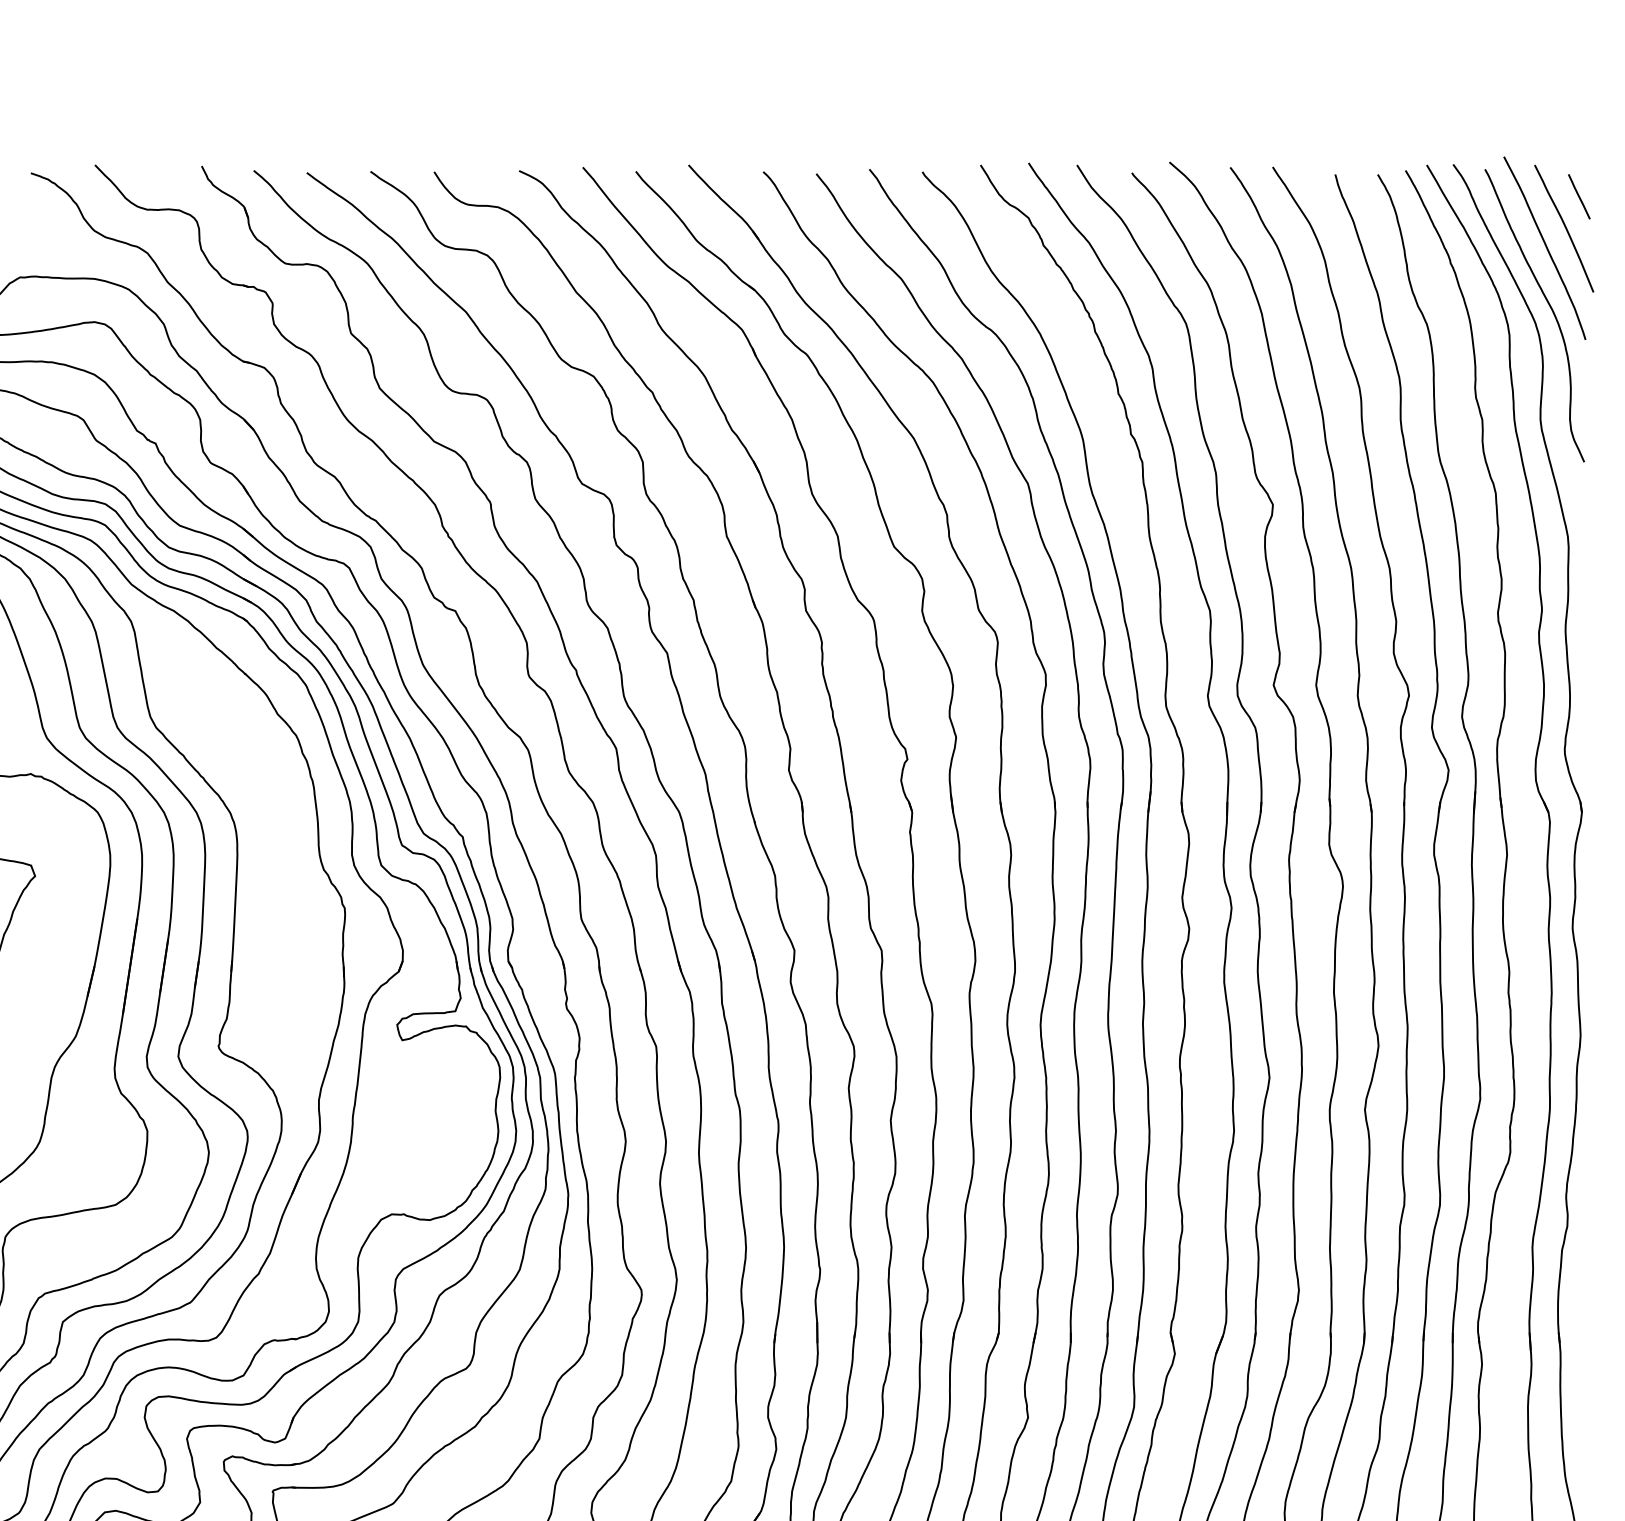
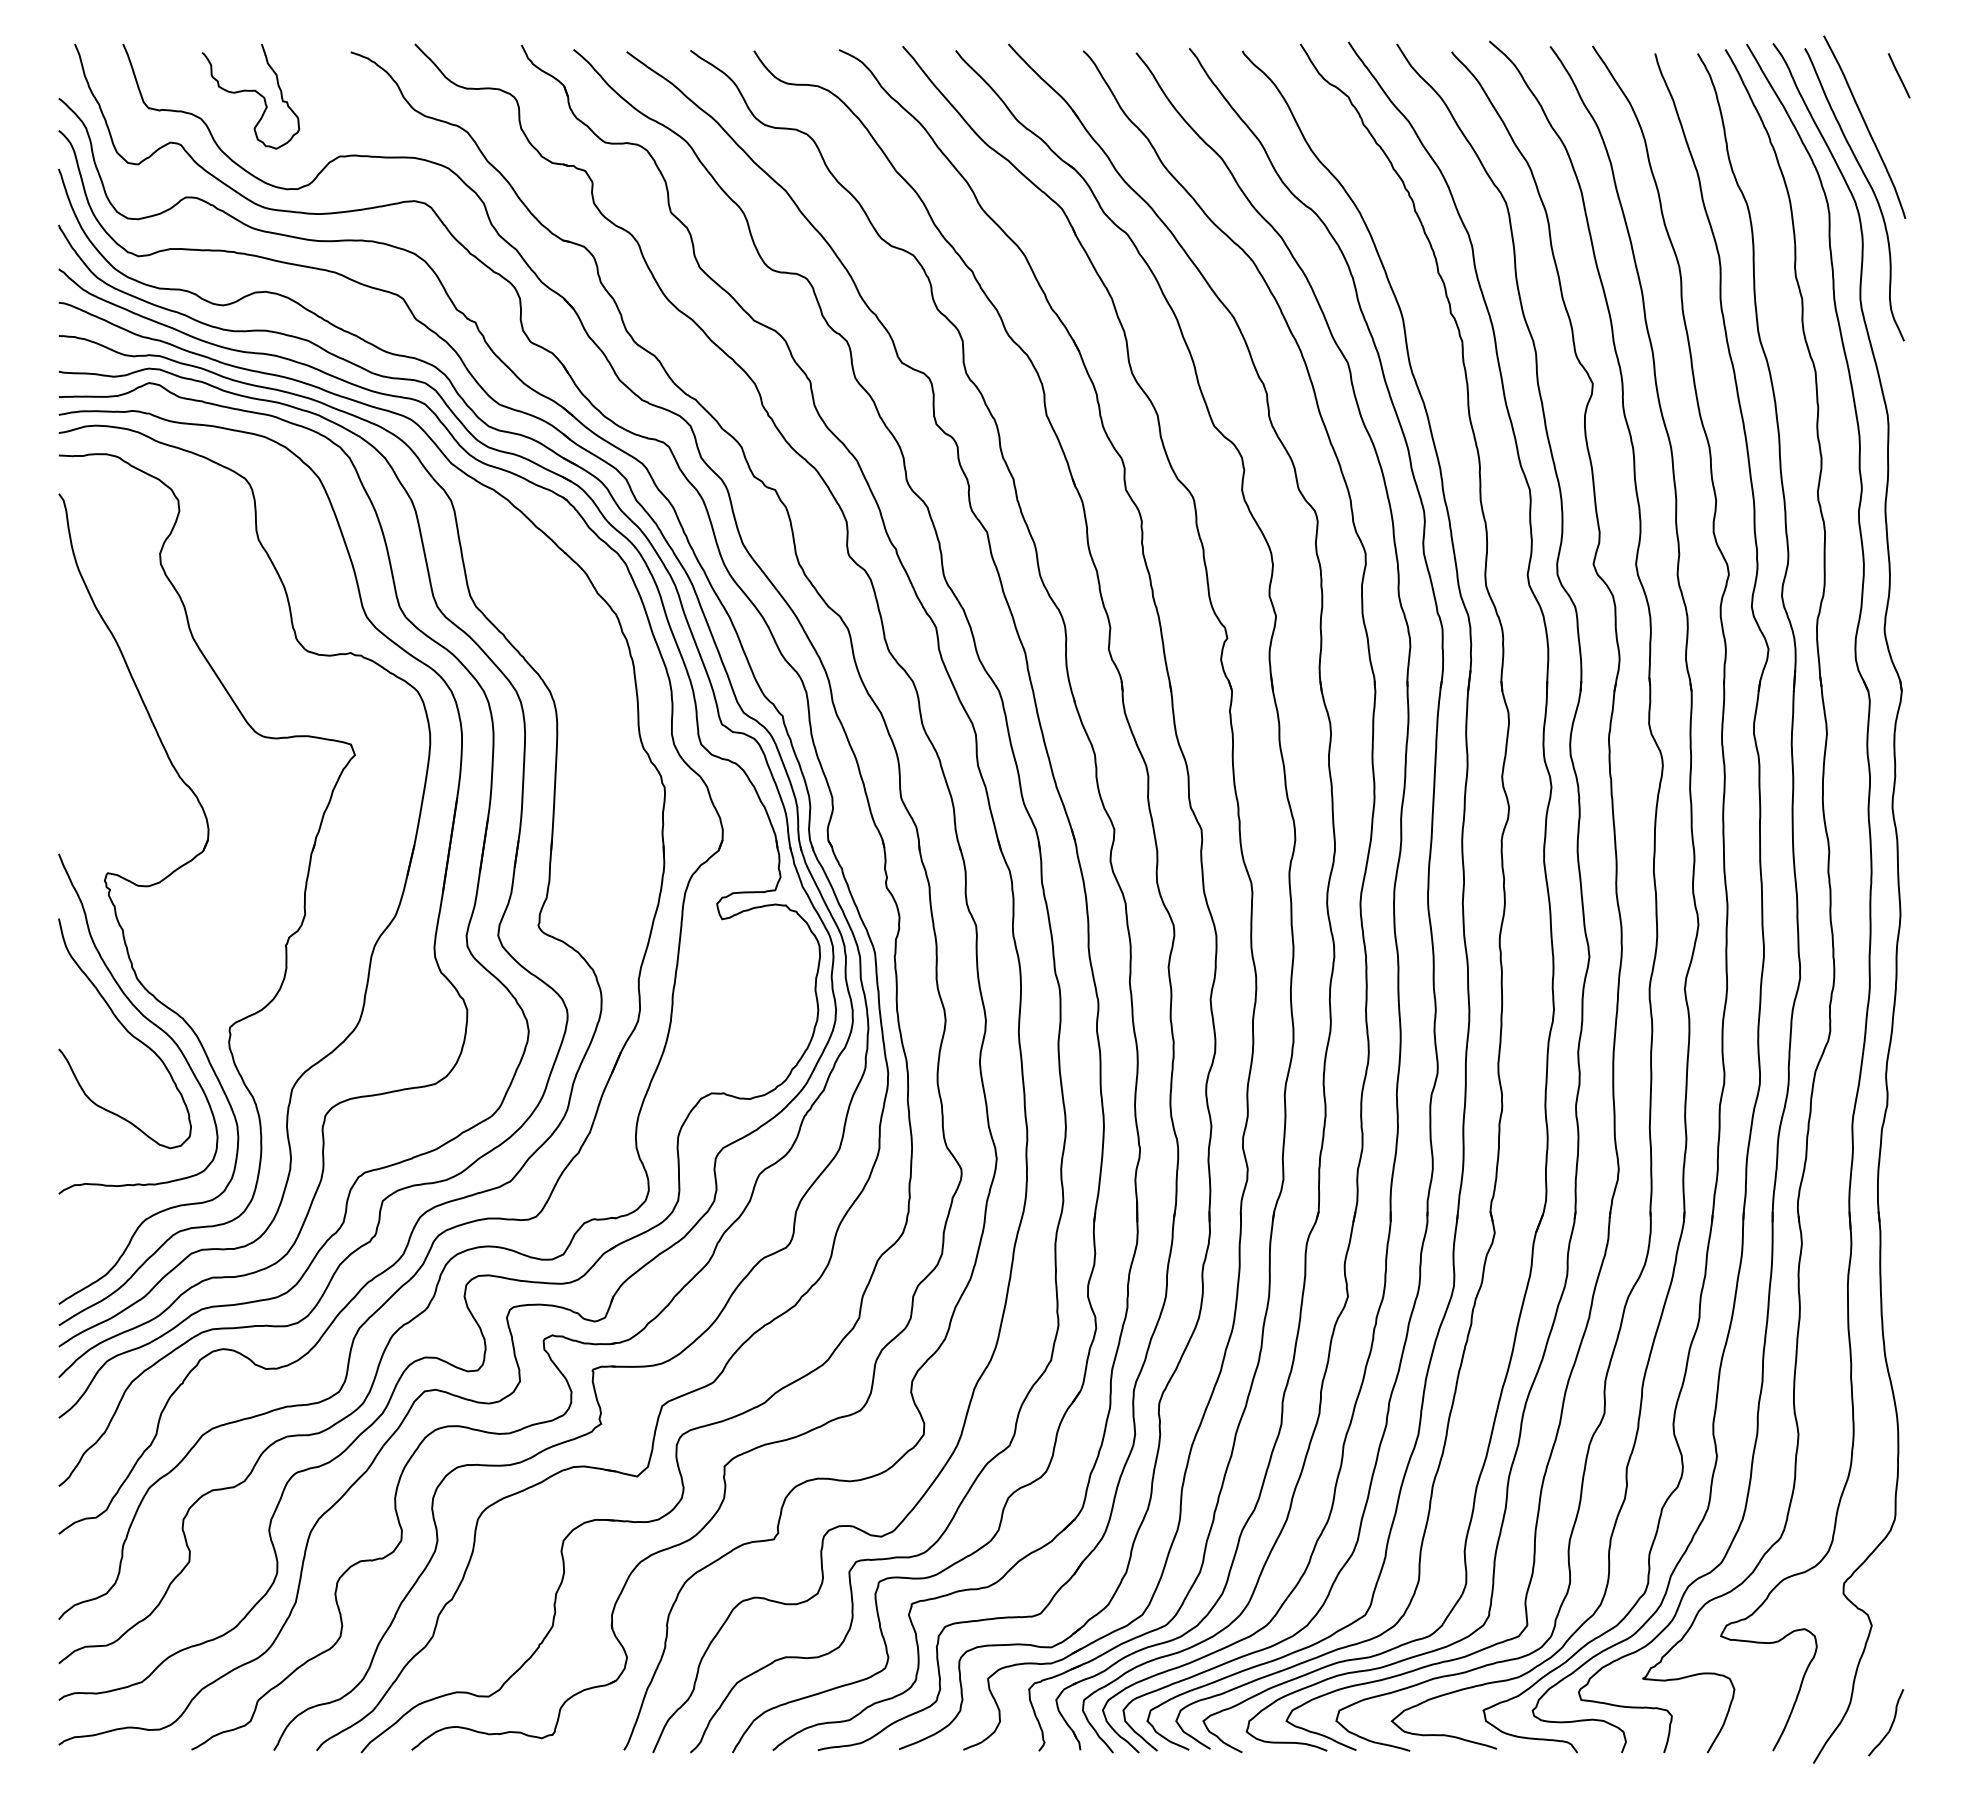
curve: (1564, 227) -> (1884, 106), removed

